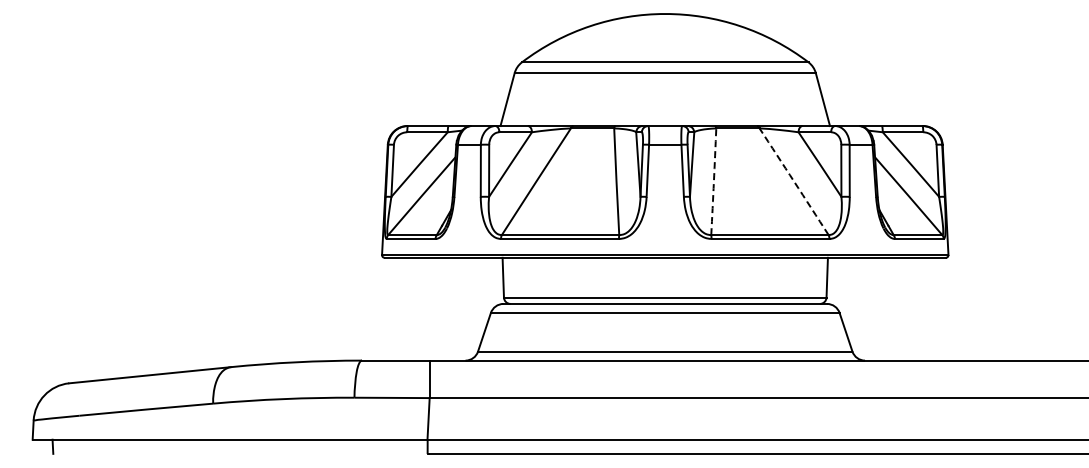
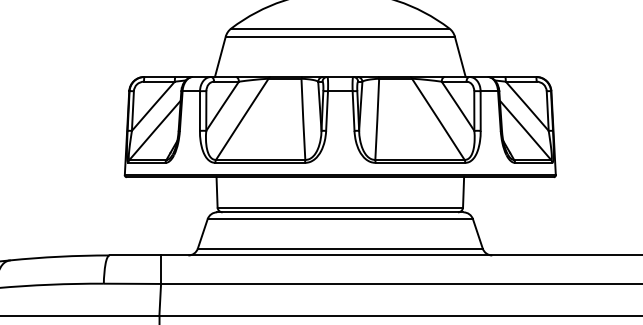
arc: (713, 181) -> (377, 119), dashed -> solid
arc: (794, 181) -> (438, 119), dashed -> solid

